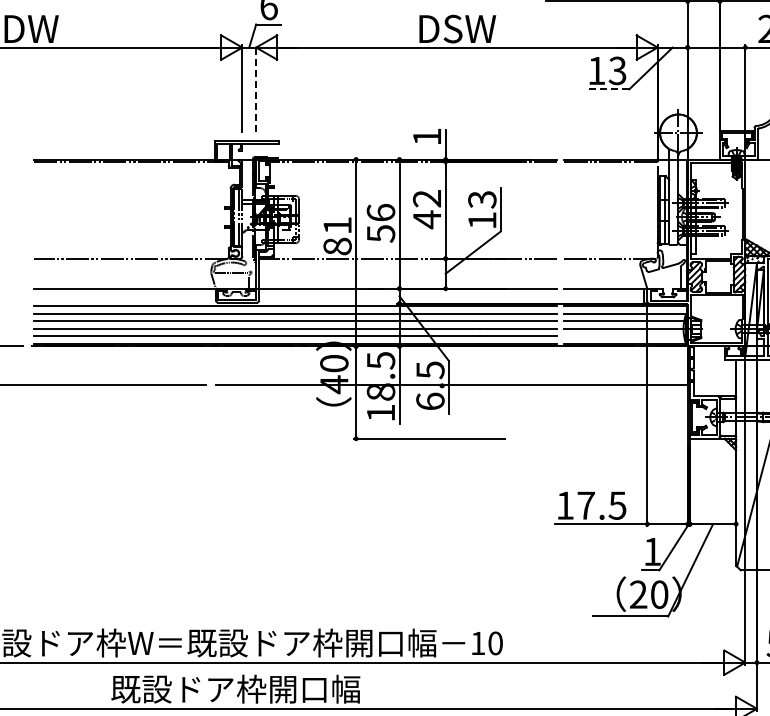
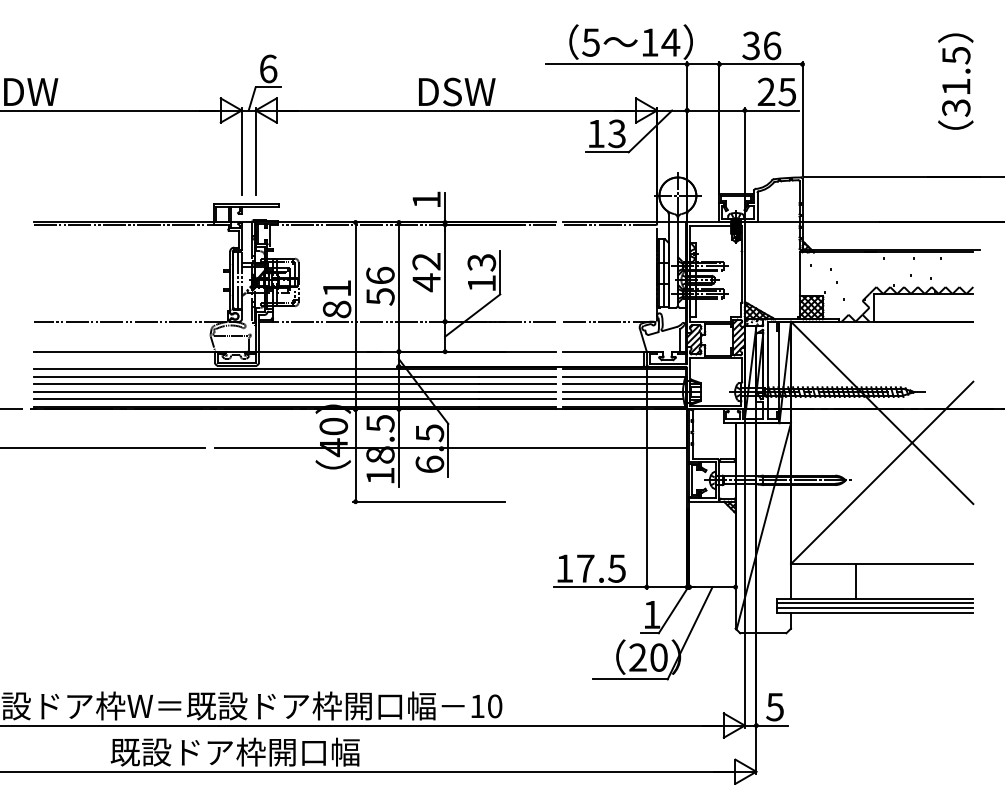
line: (256, 88) -> (255, 151), dashed -> solid
line: (608, 89) -> (607, 152), dashed -> solid
line: (624, 335) -> (623, 398), added

